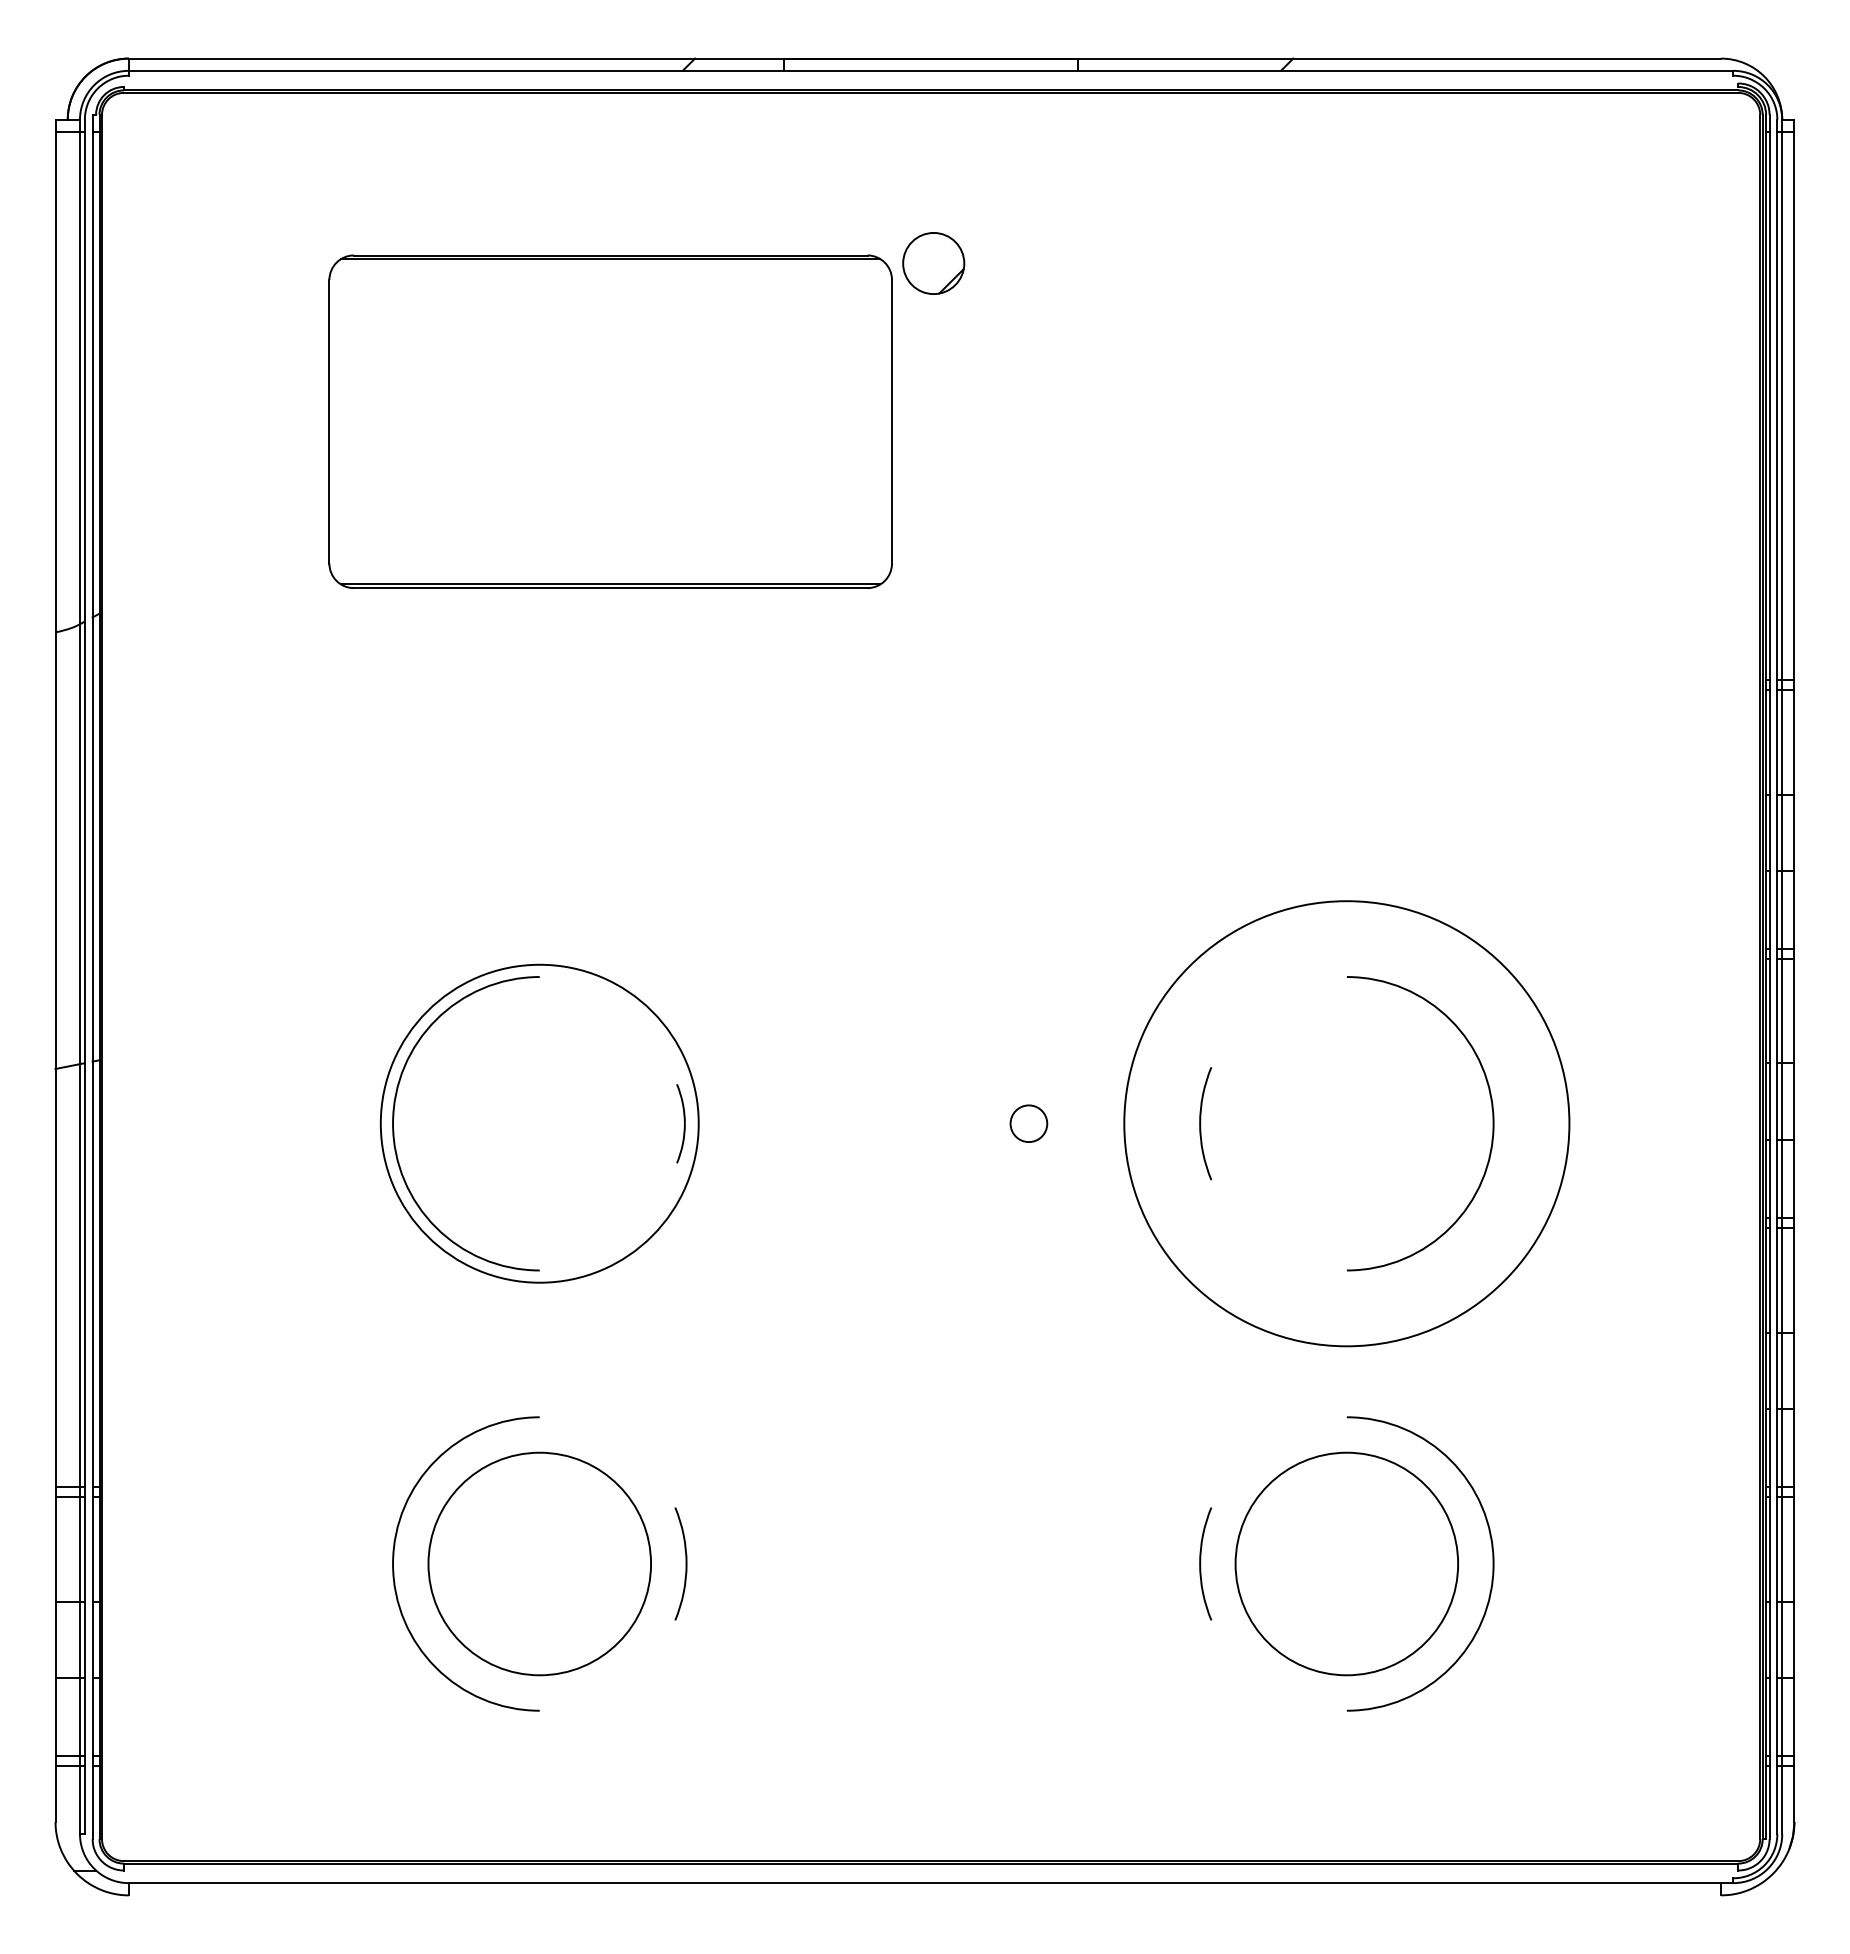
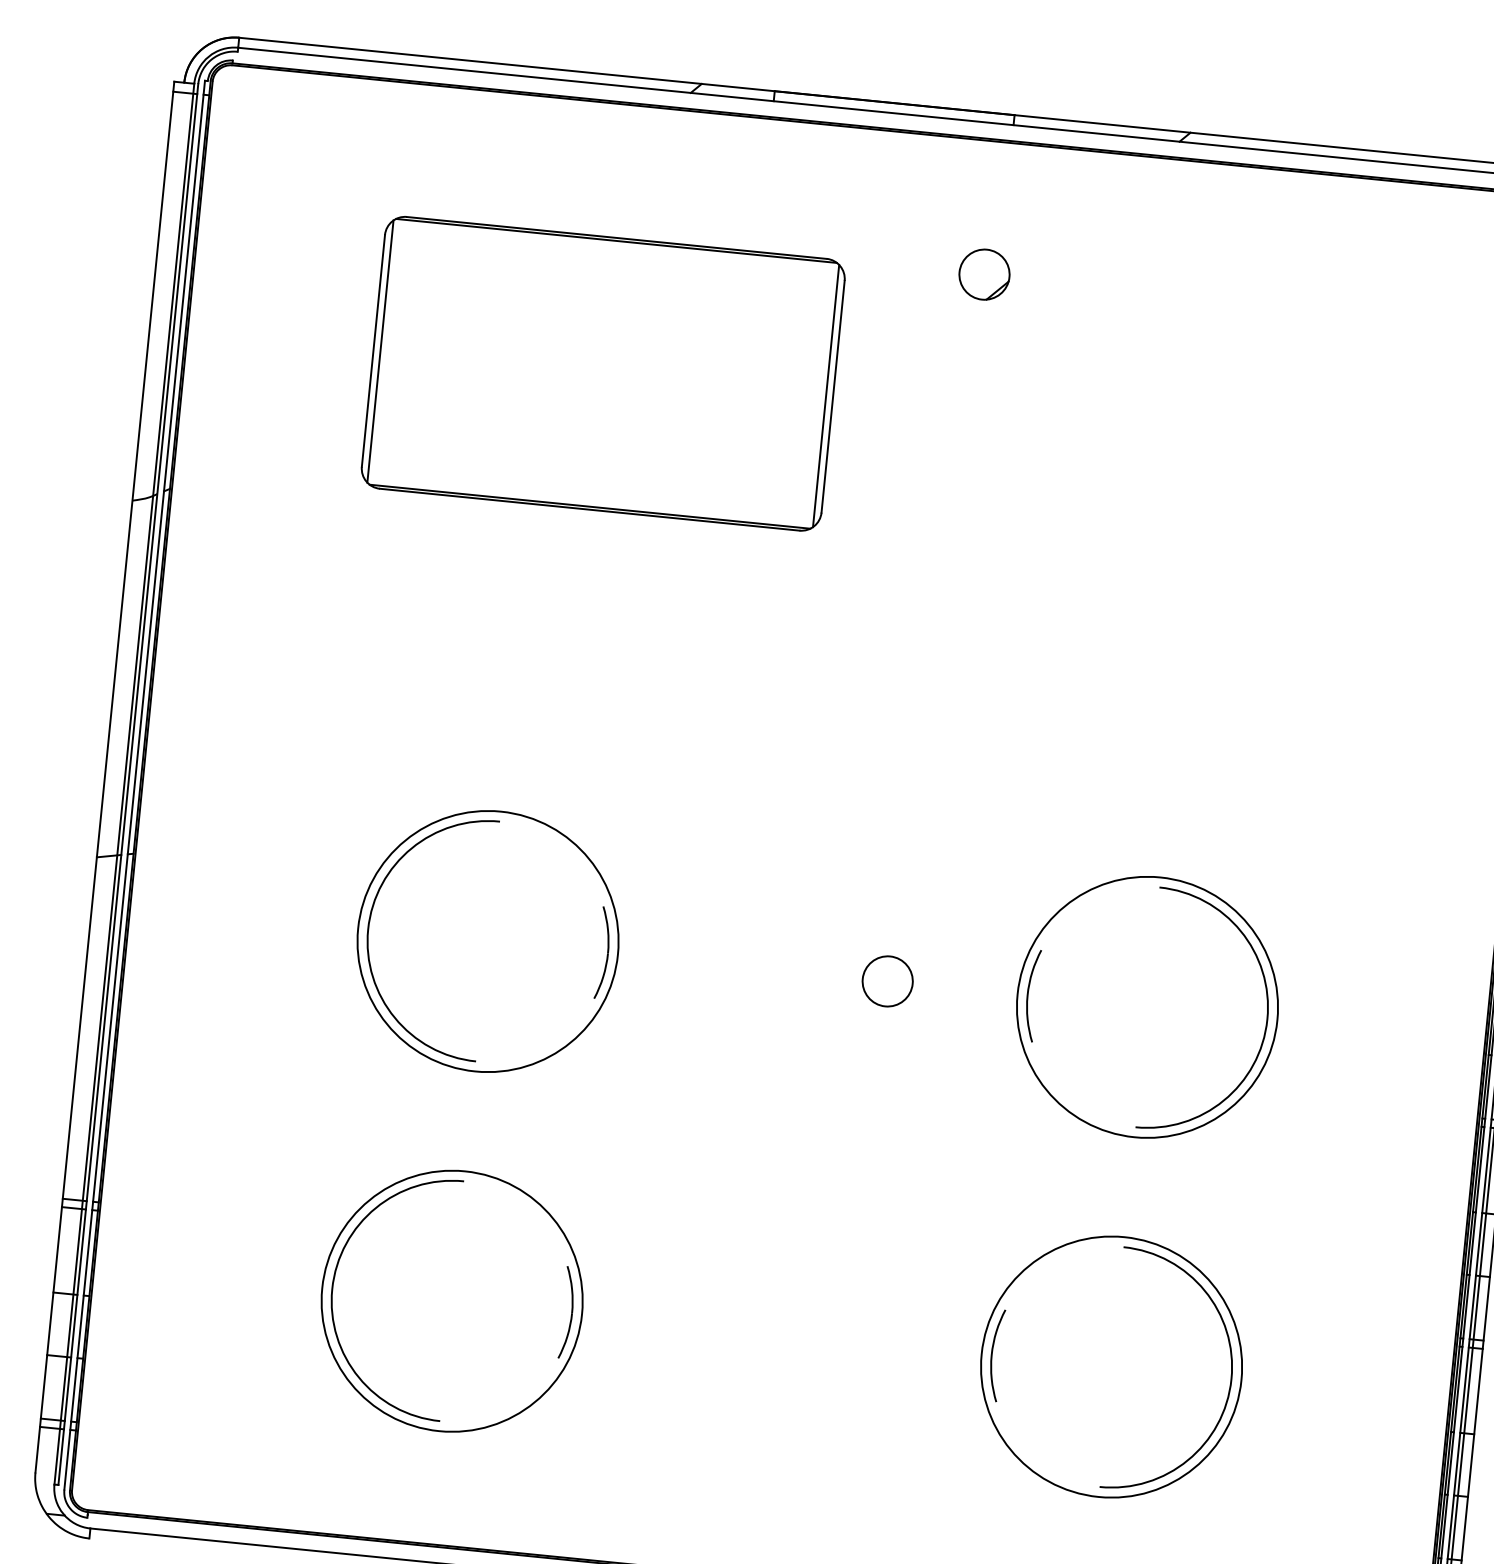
part: (933, 263) -> (984, 274), moved
line: (338, 421) -> (380, 351), added
line: (883, 421) -> (826, 395), added
part: (680, 1123) -> (603, 952), size x1.43
circle: (1028, 1123) -> (887, 981), size x1.67
circle: (1346, 1123) -> (1147, 1007), size x0.71
circle: (539, 1563) -> (451, 1300), size x1.43
circle: (1346, 1563) -> (1111, 1366), size x1.43

